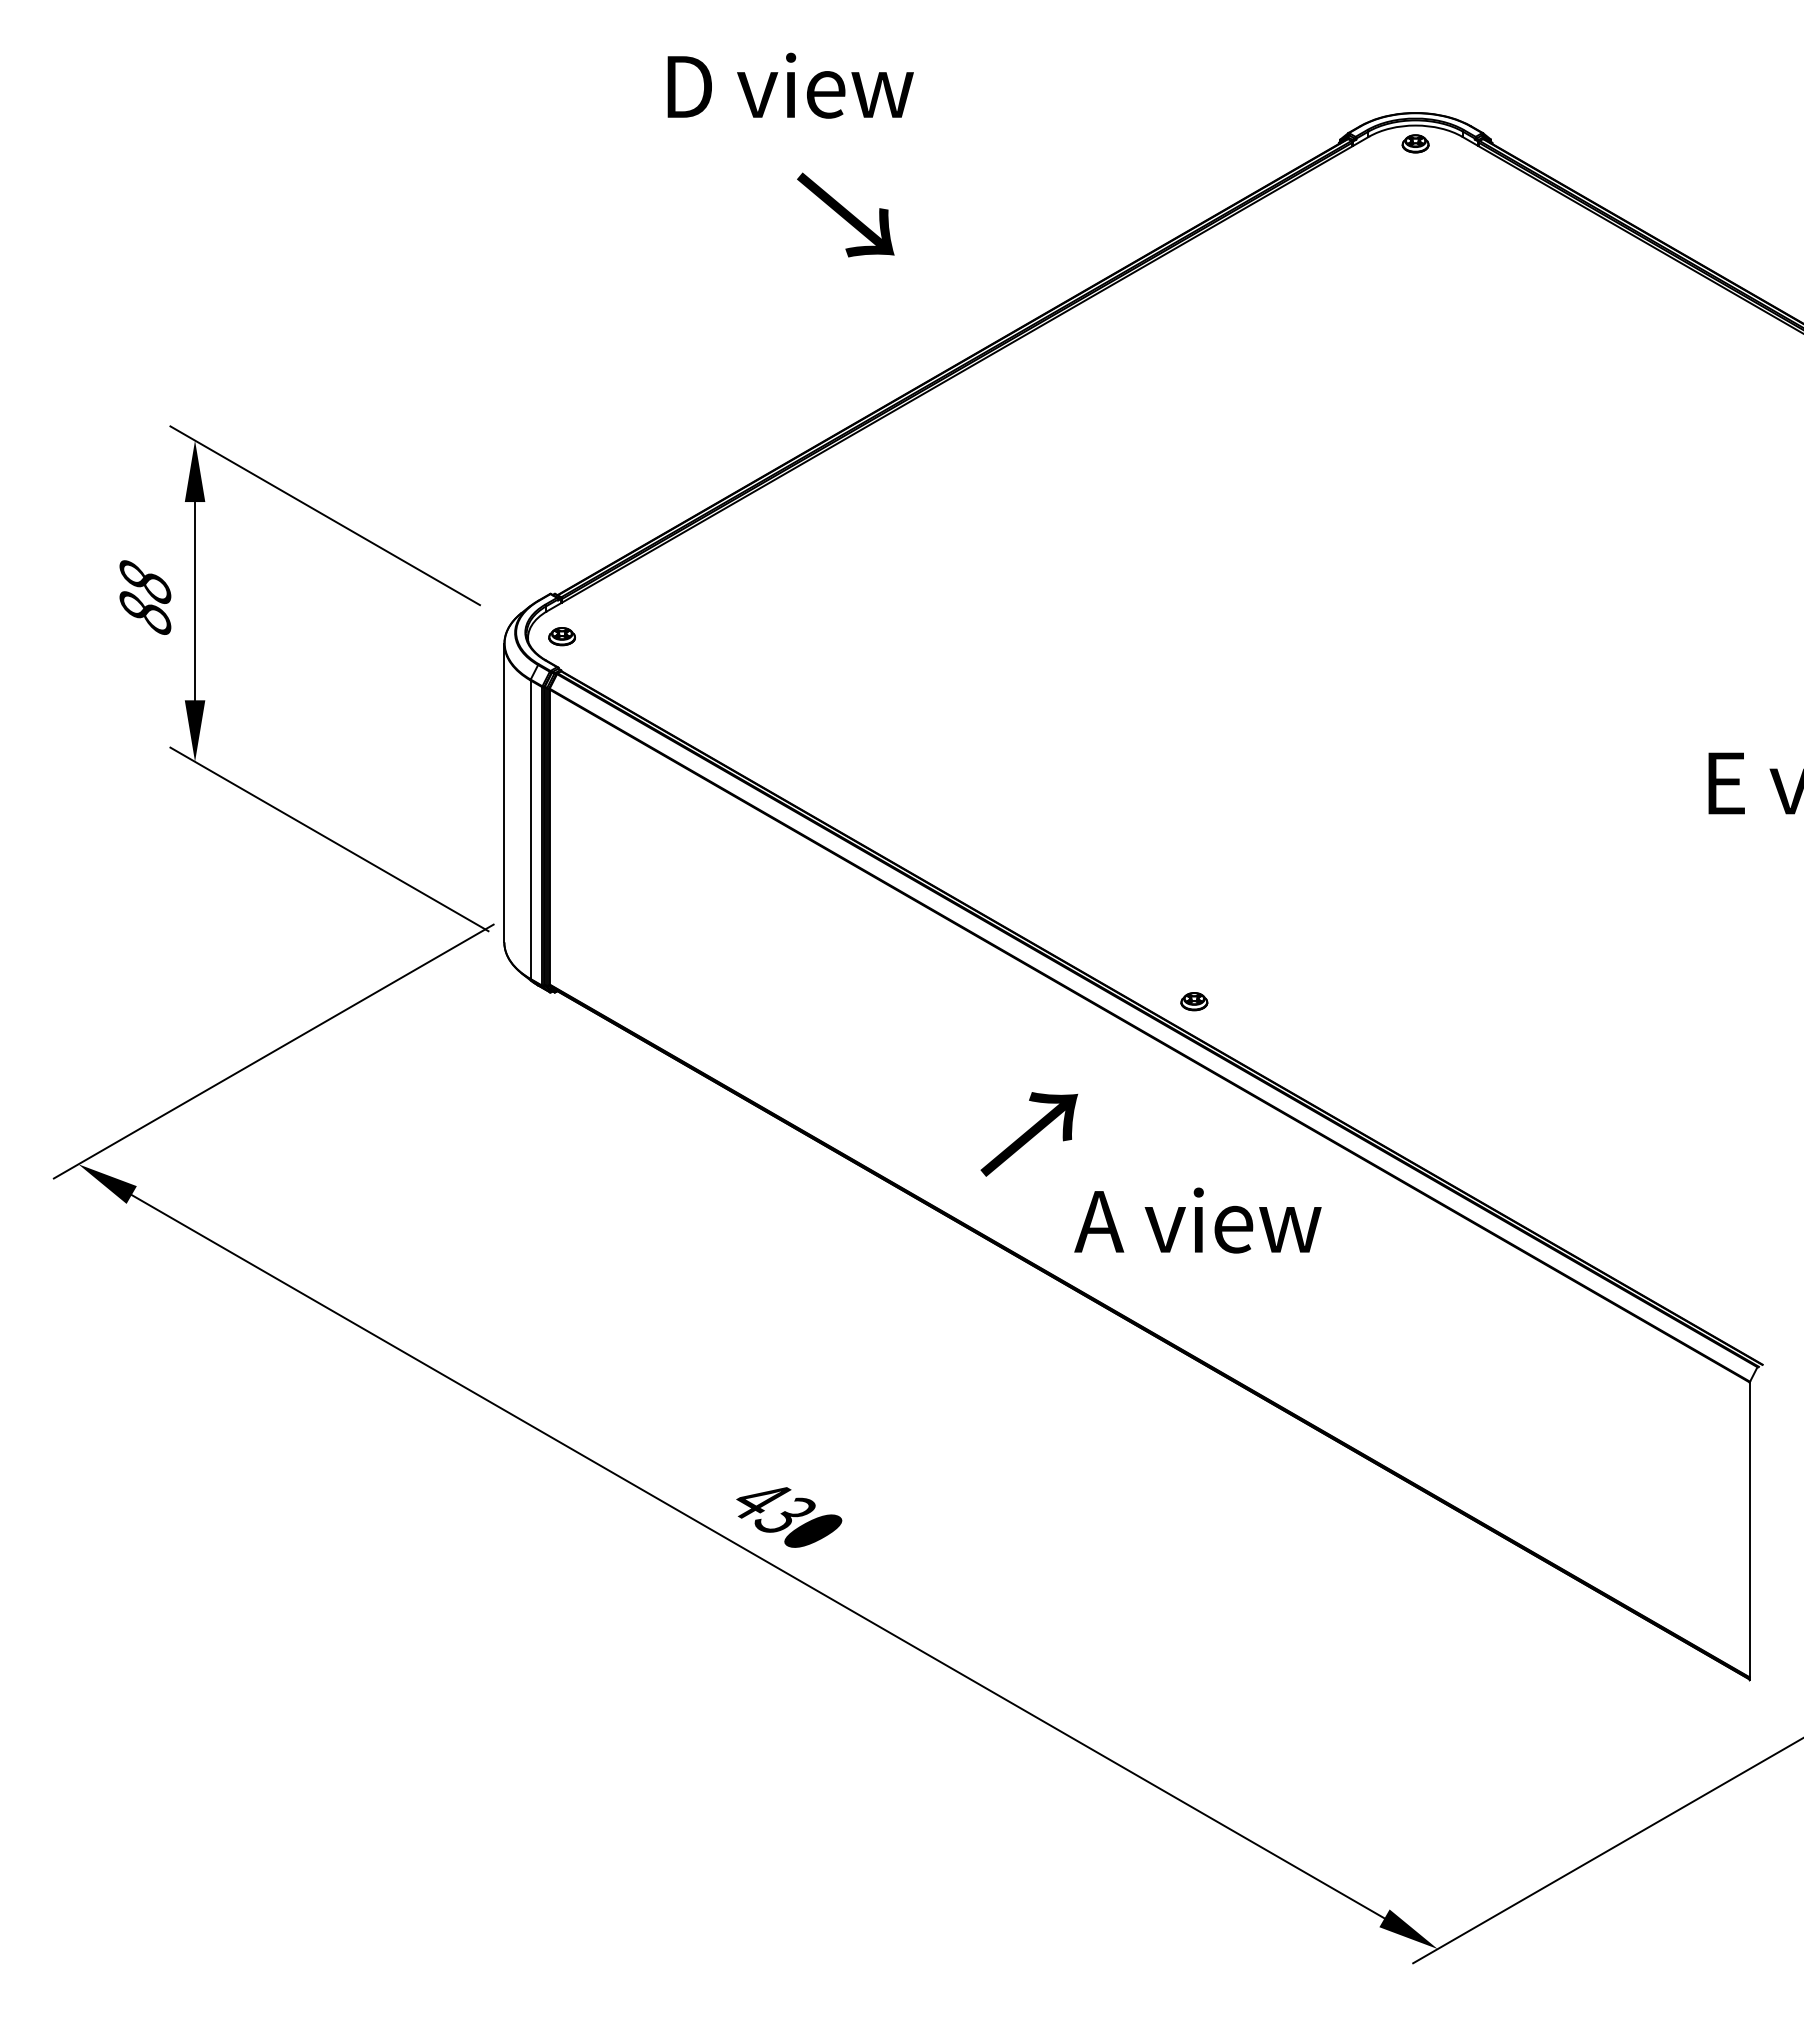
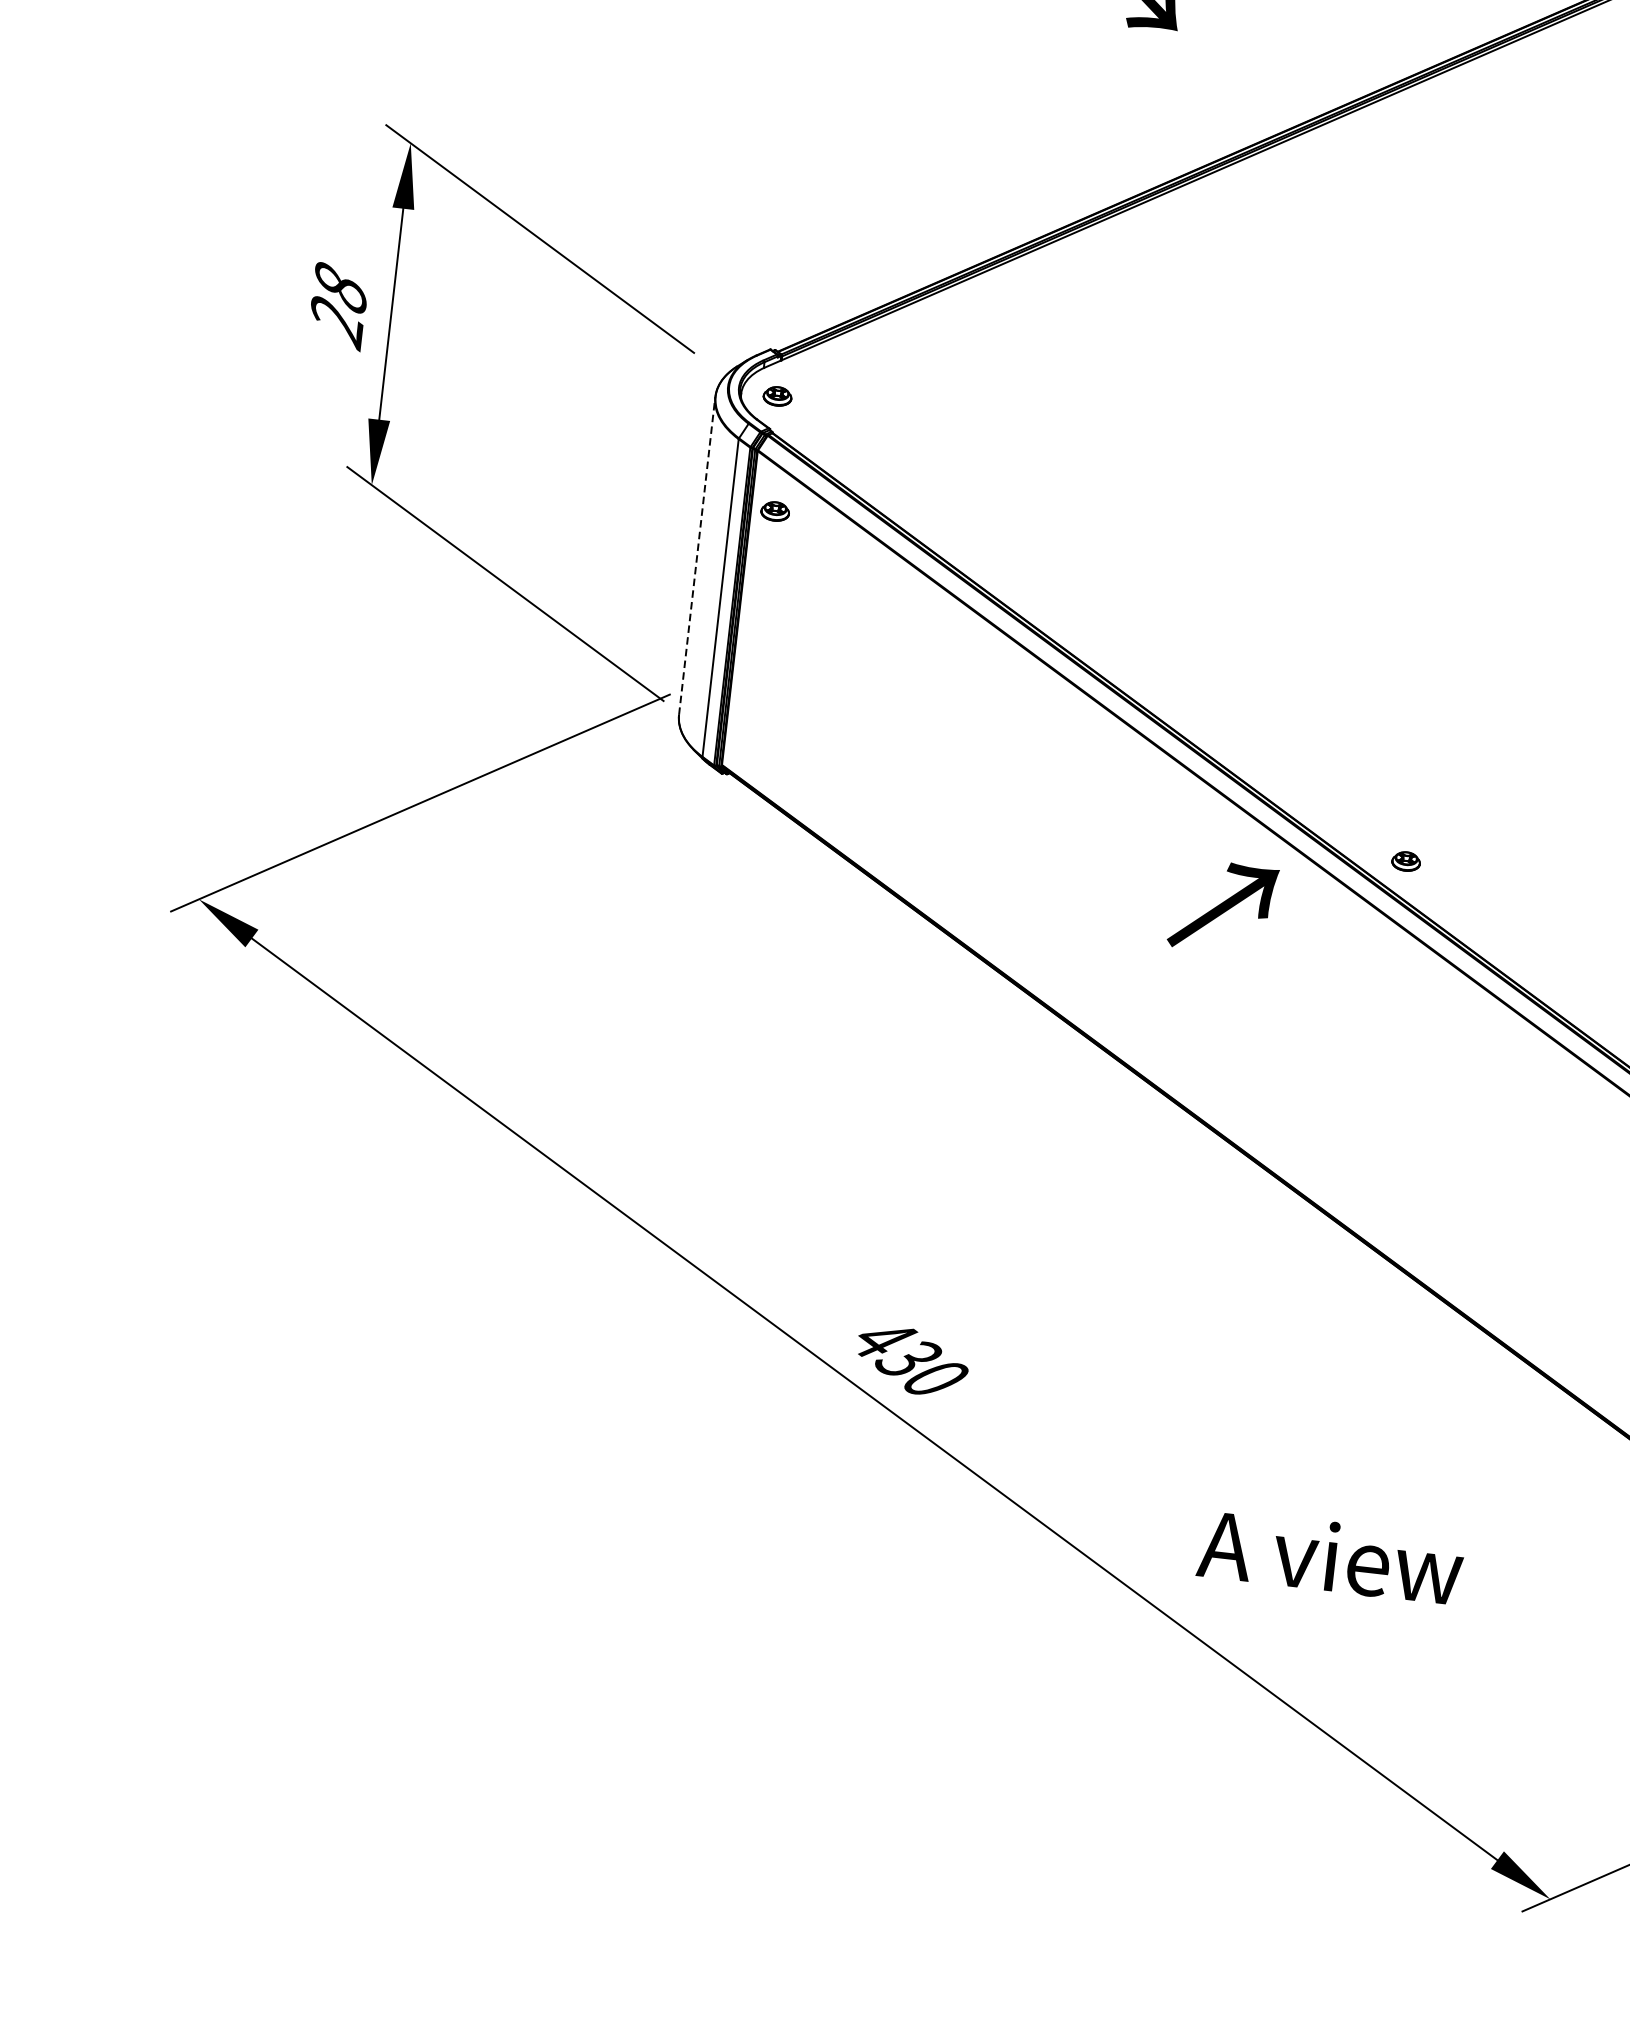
text: (145, 615) -> (336, 323), 88 -> 28
part: (571, 743) -> (774, 511), added
line: (504, 792) -> (697, 555), solid -> dashed
text: (1029, 1134) -> (1223, 907), moved
text: (1197, 1220) -> (1330, 1556), moved

